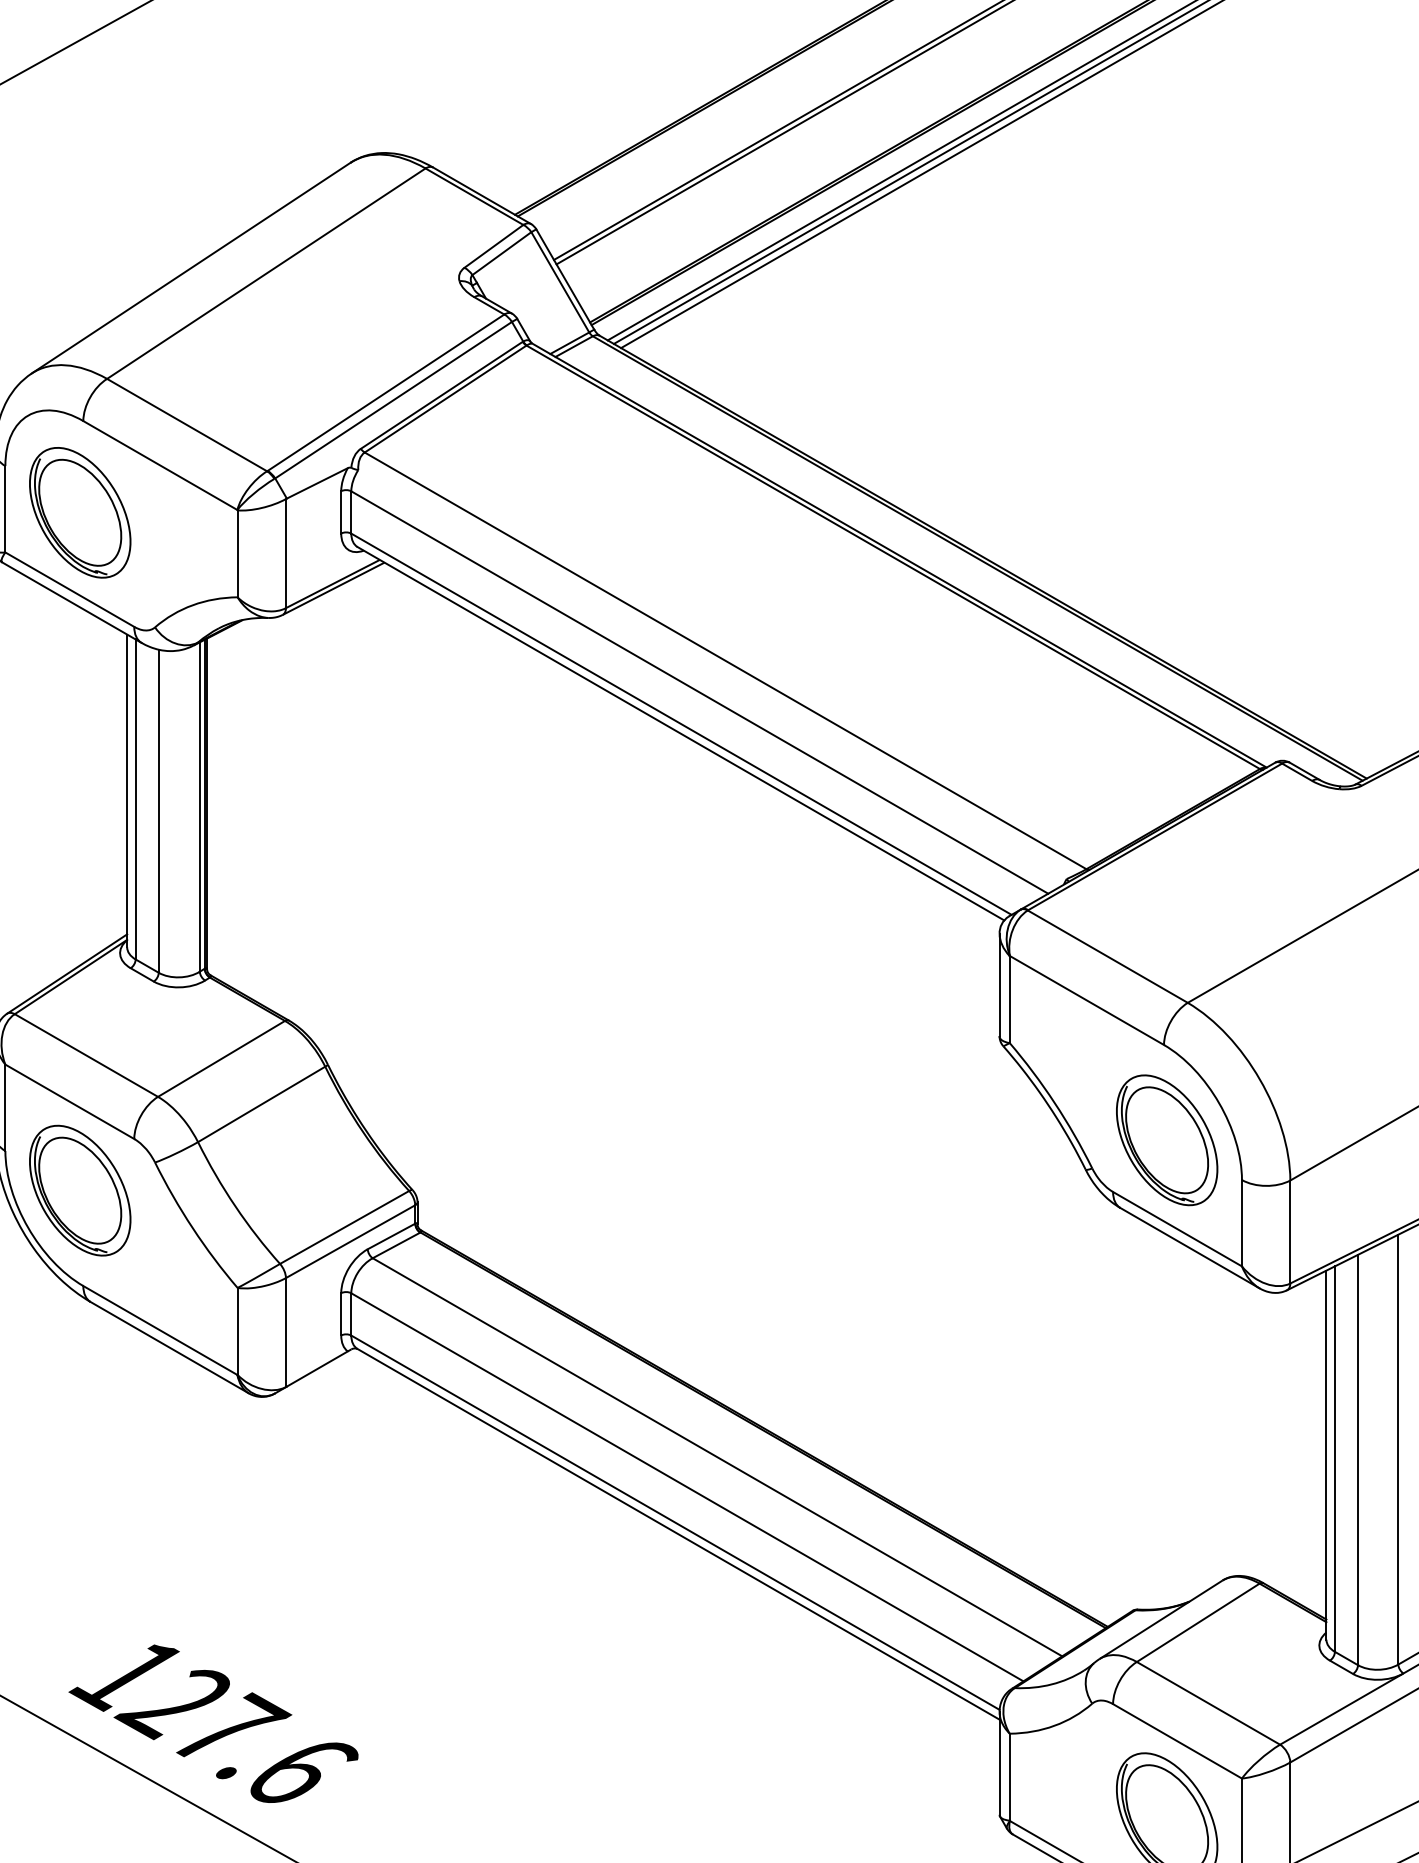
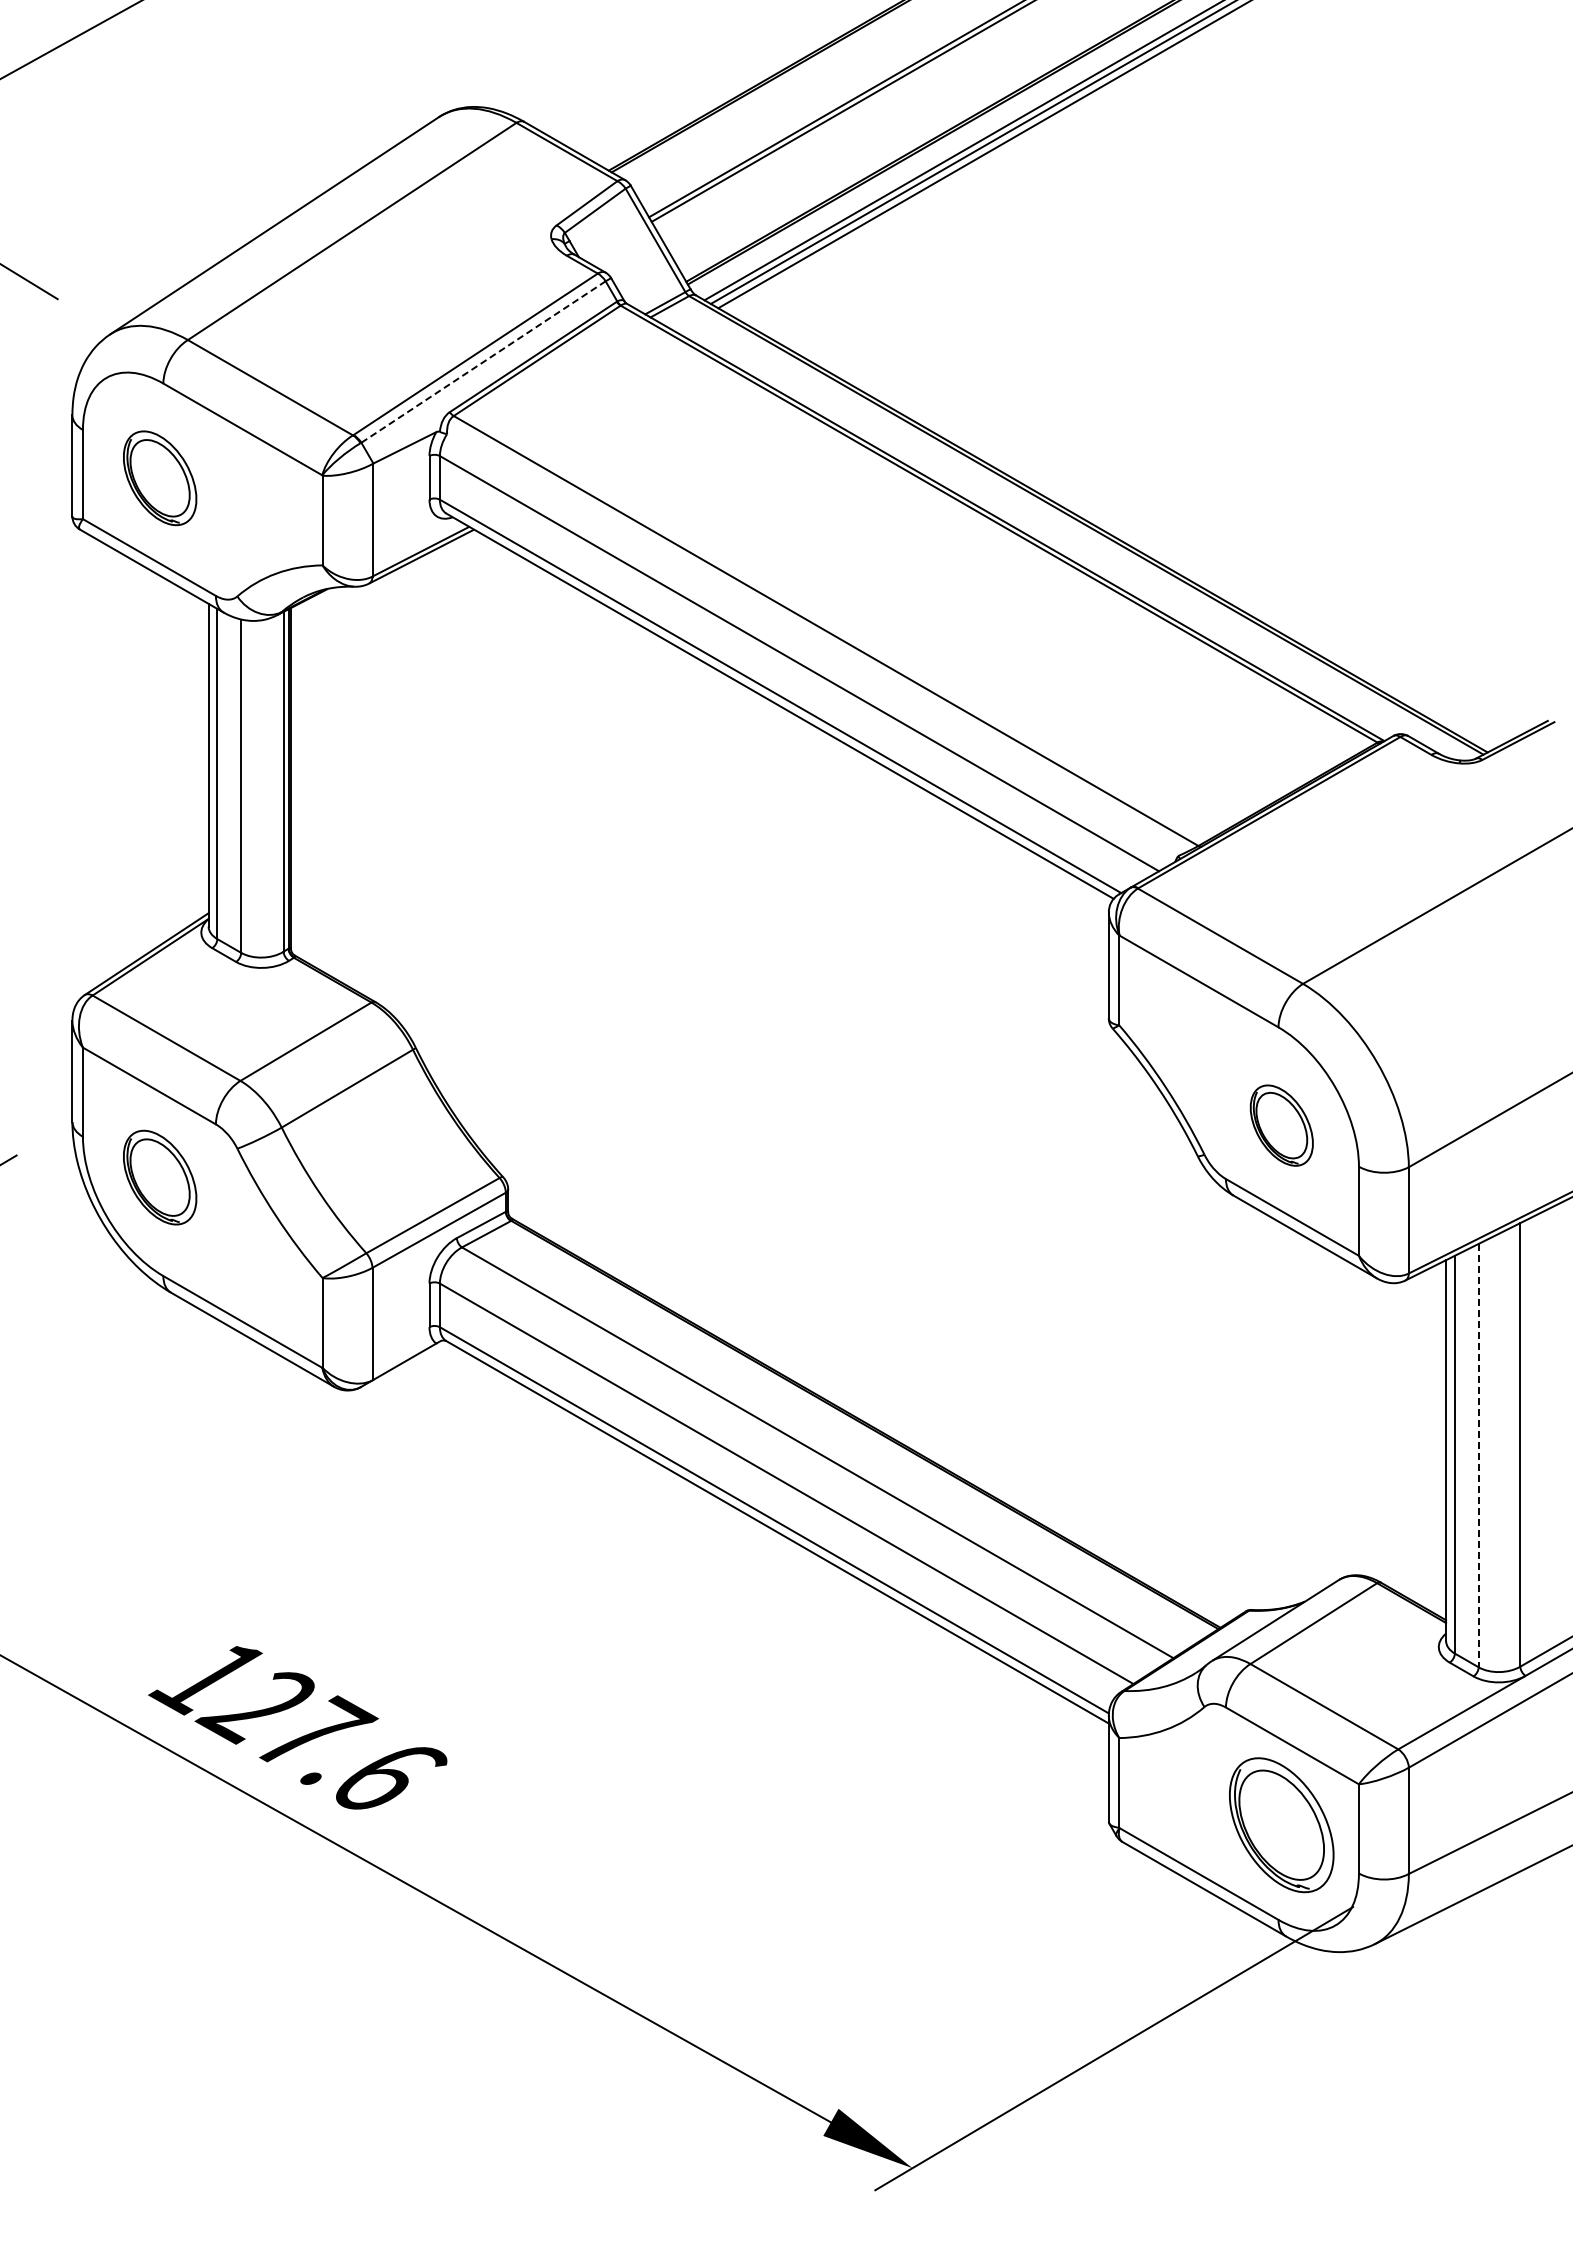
line: (393, 399) -> (483, 361), solid -> dashed
part: (79, 513) -> (159, 478), size x0.7
part: (1166, 1140) -> (1281, 1125), size x0.6
part: (79, 1190) -> (159, 1177), size x0.7
line: (1357, 1459) -> (1478, 1455), solid -> dashed

